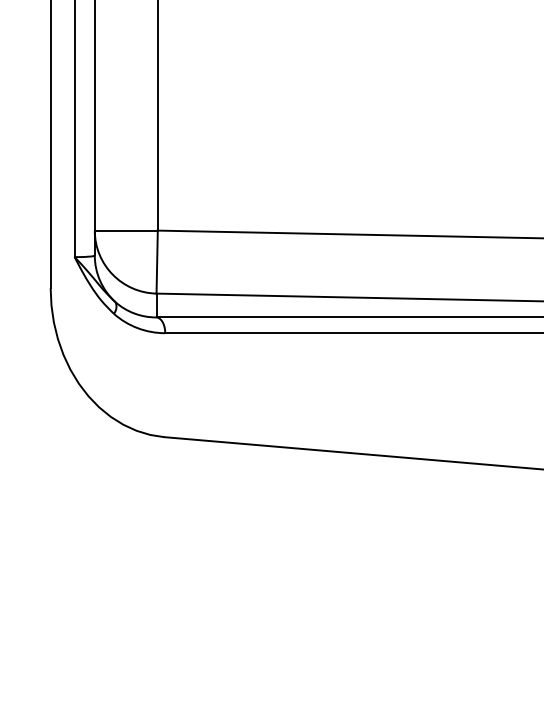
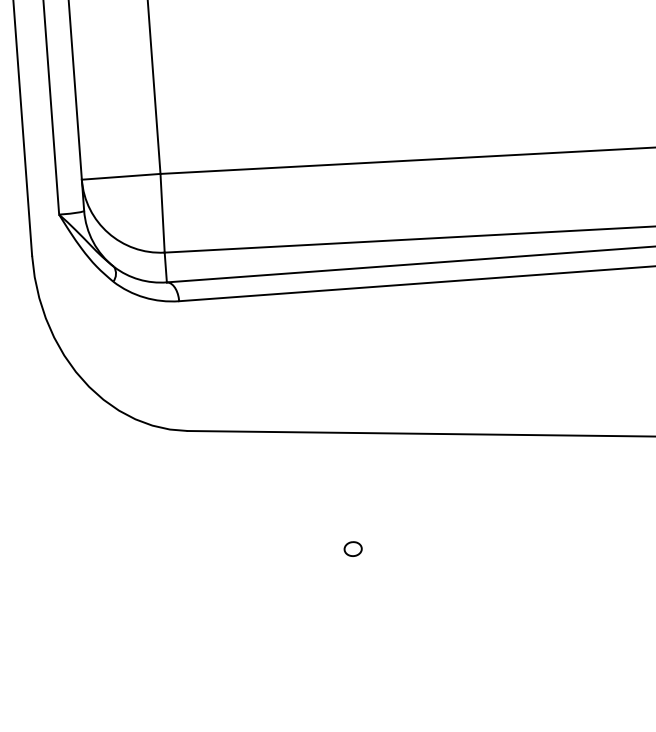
part: (289, 540) -> (353, 548), added

